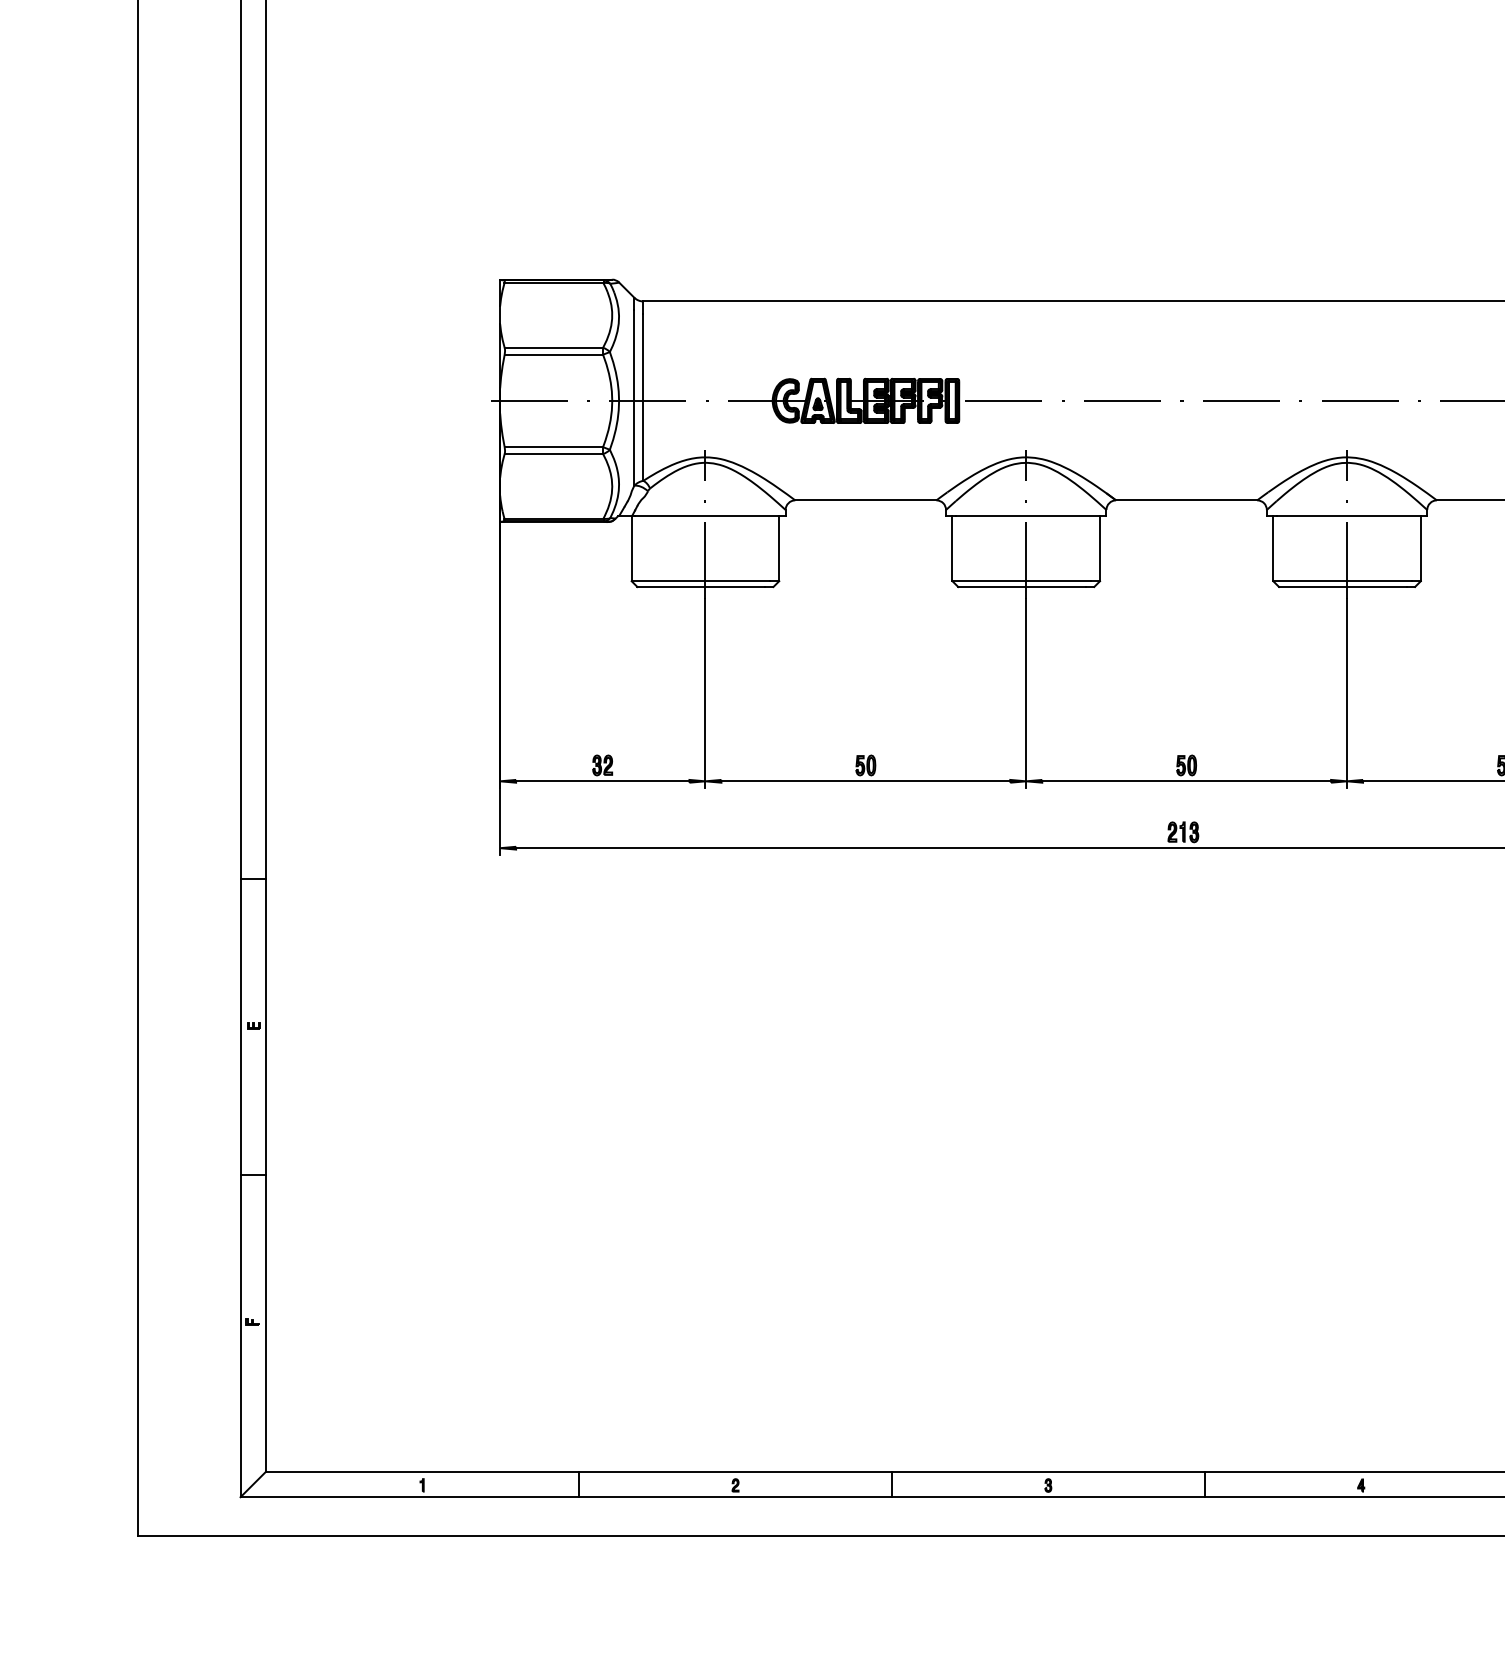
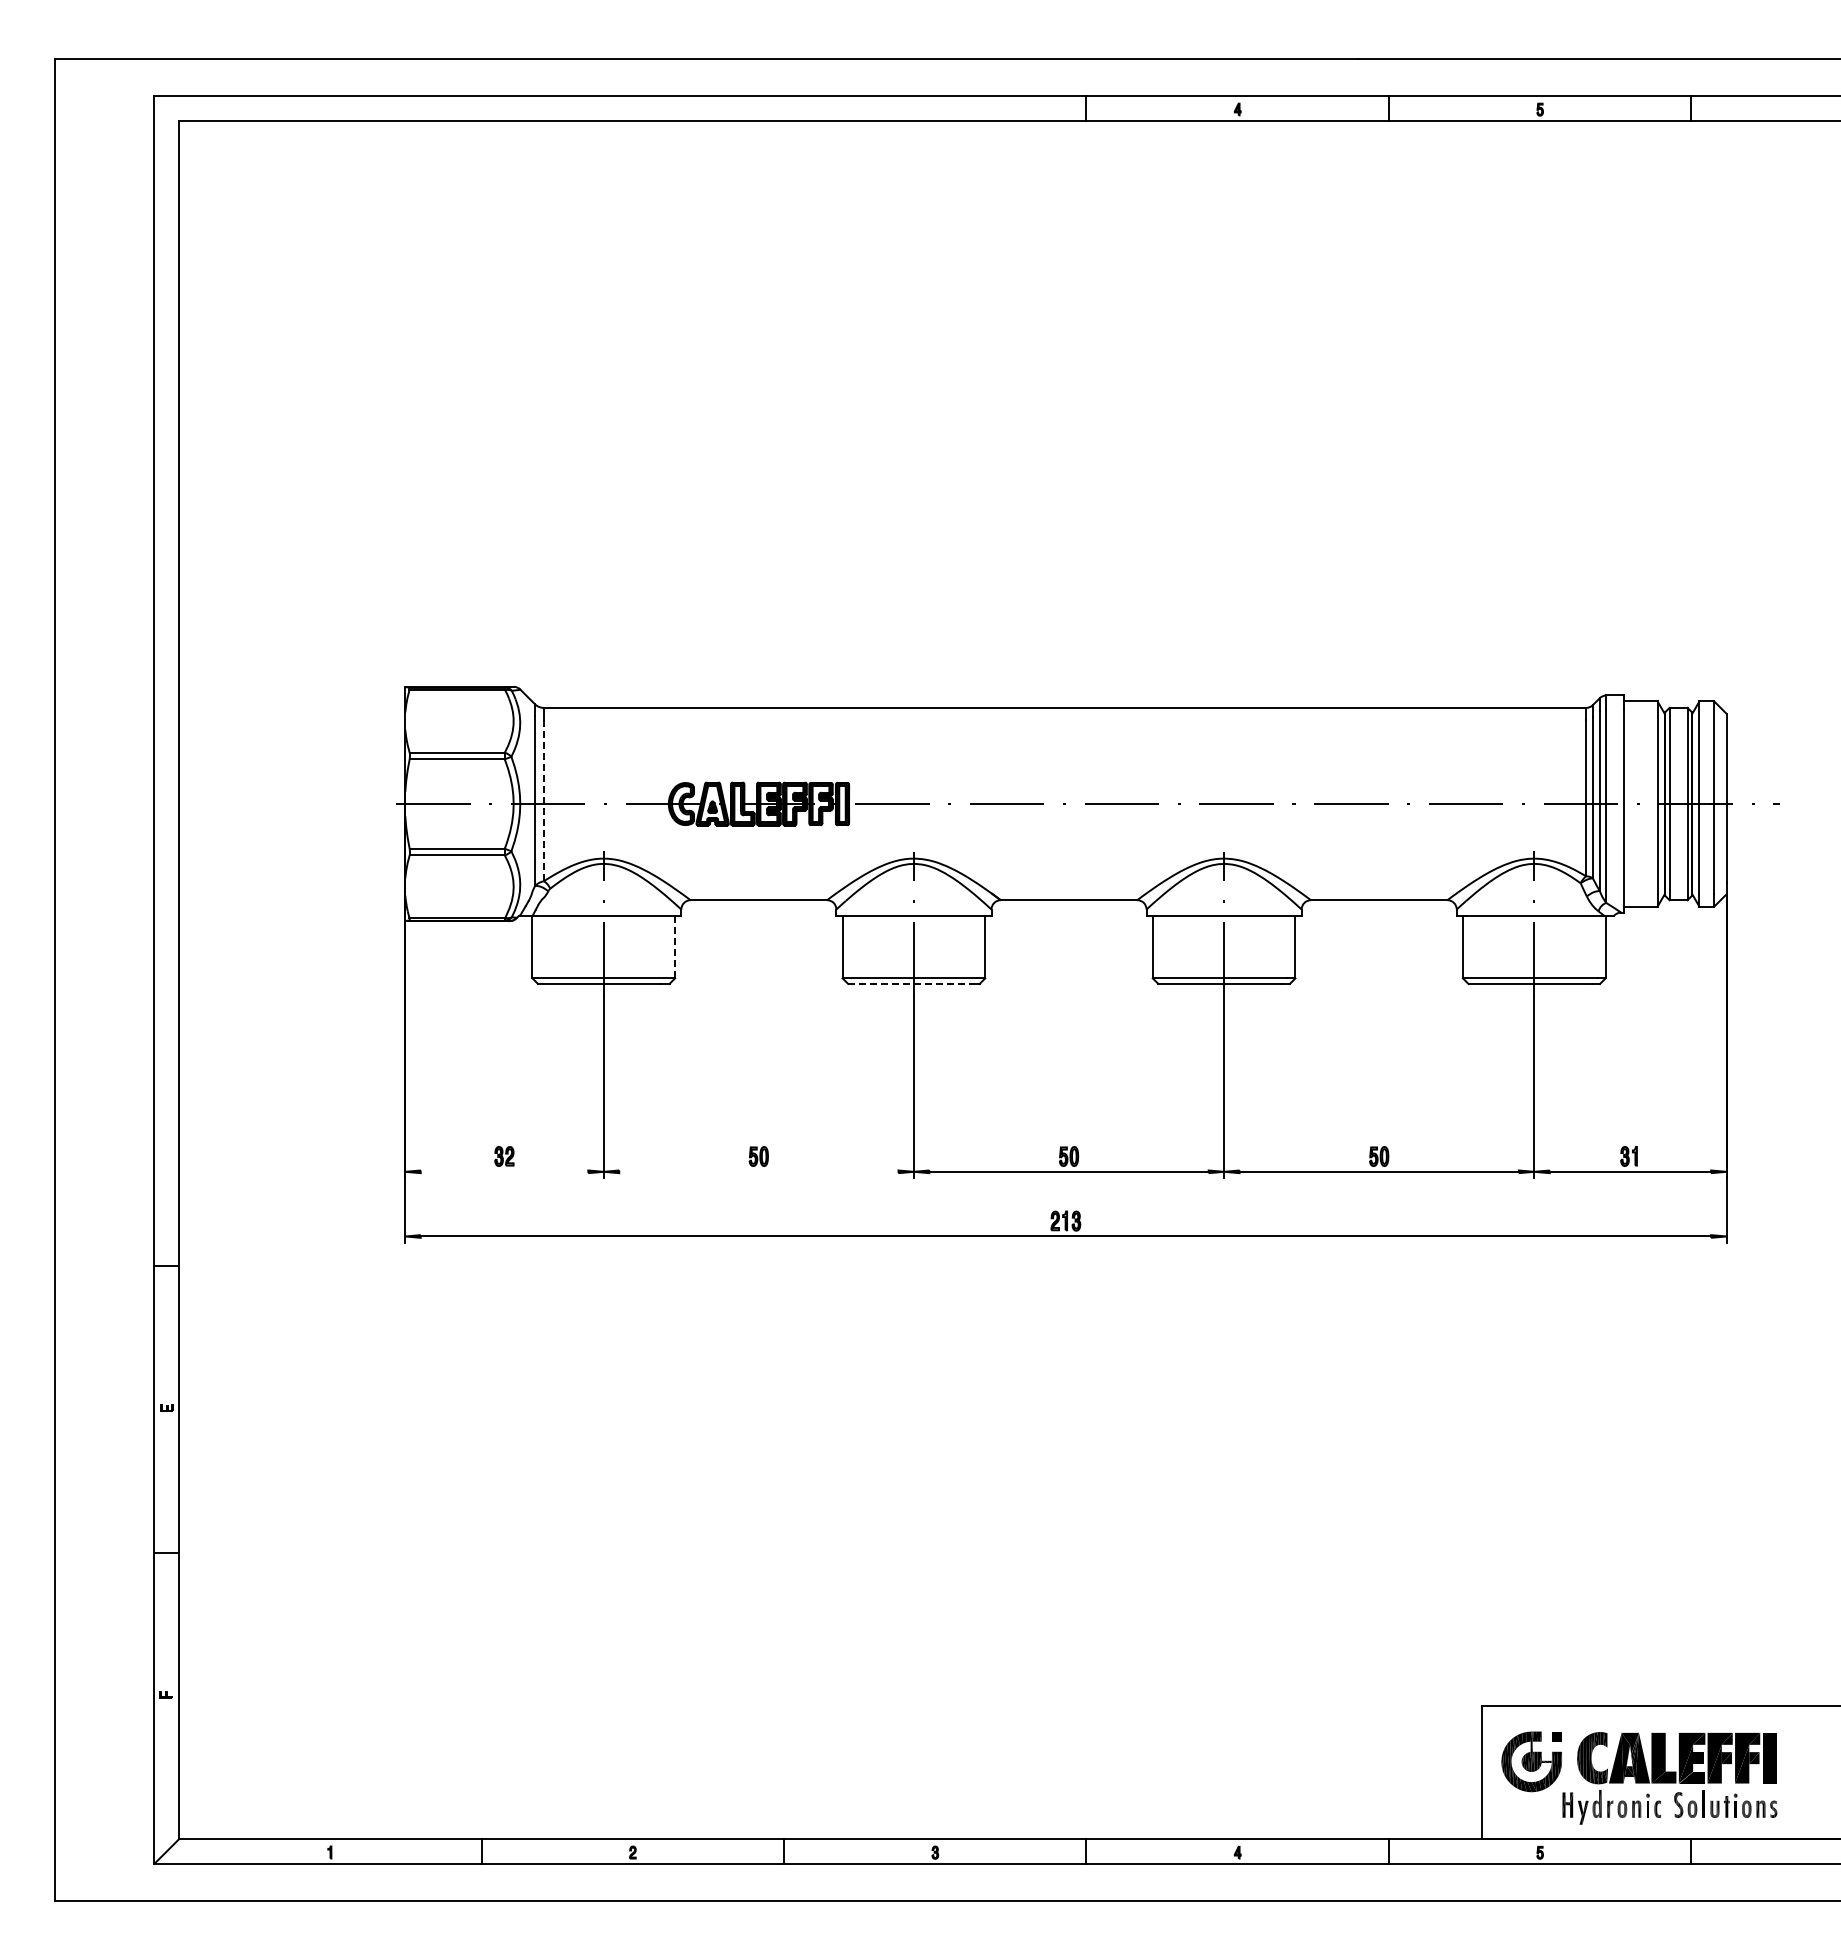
line: (643, 397) -> (543, 800), solid -> dashed
line: (779, 549) -> (675, 947), solid -> dashed
line: (1021, 586) -> (909, 983), solid -> dashed
line: (602, 780) -> (504, 1171), removed
line: (865, 780) -> (758, 1171), removed

